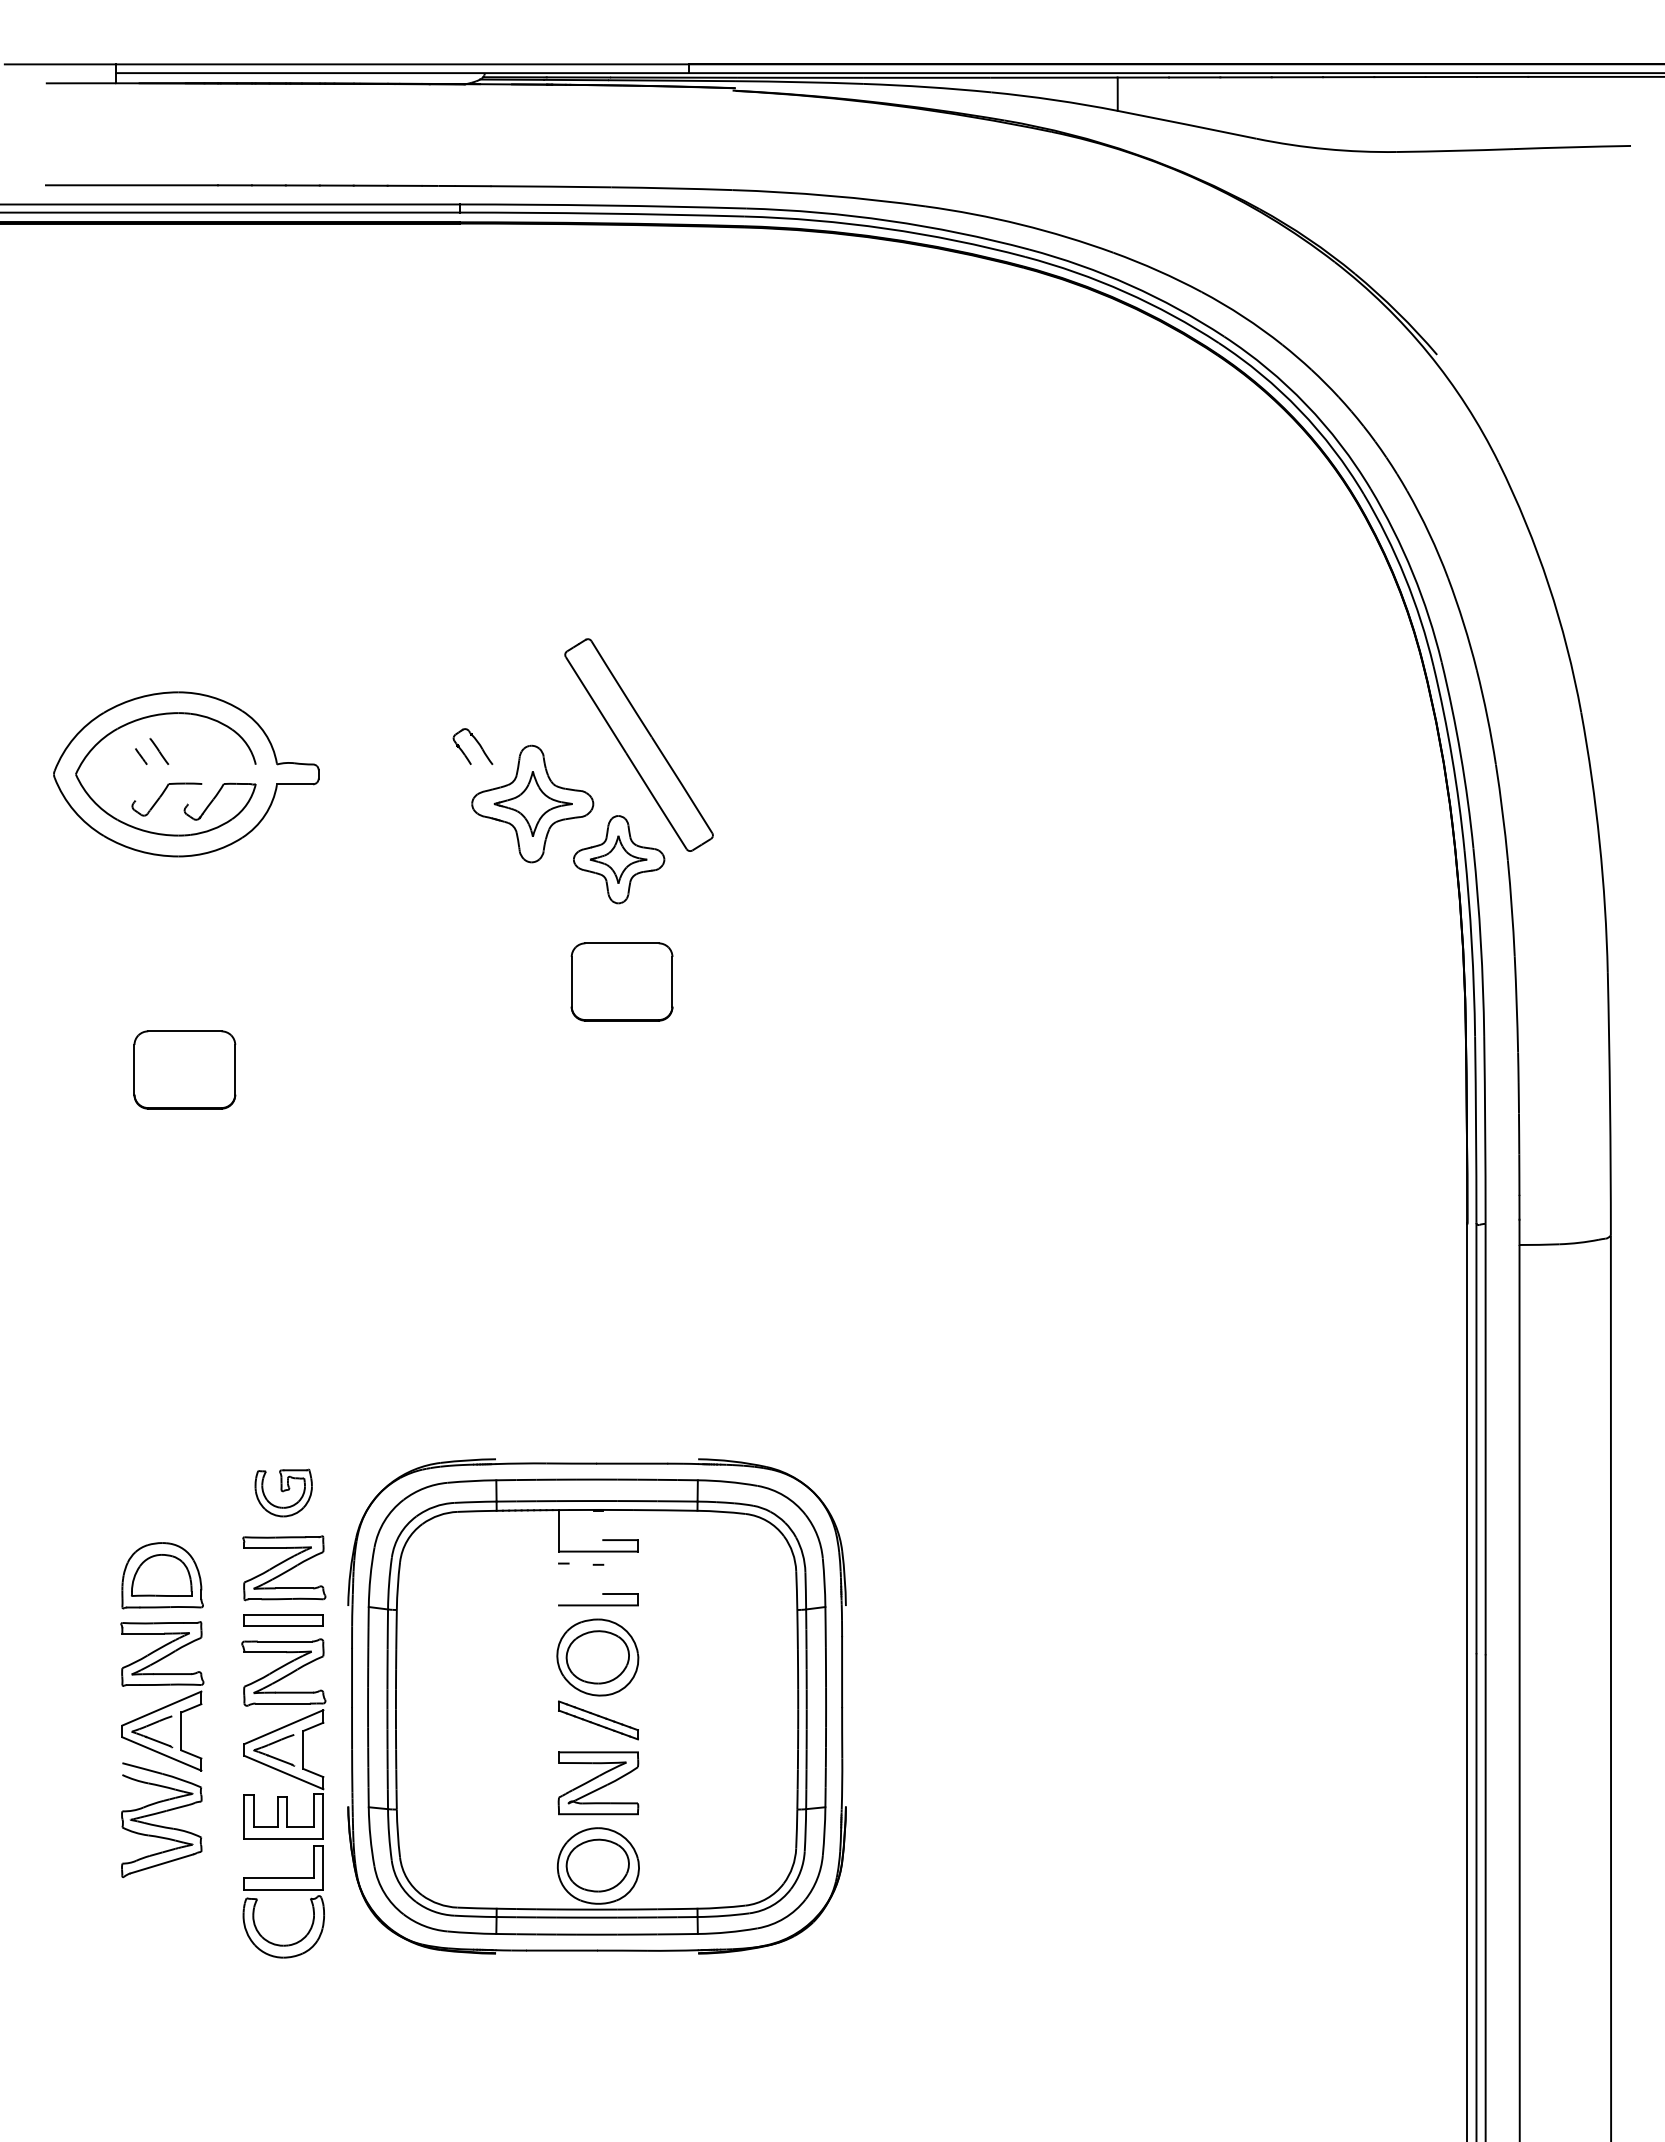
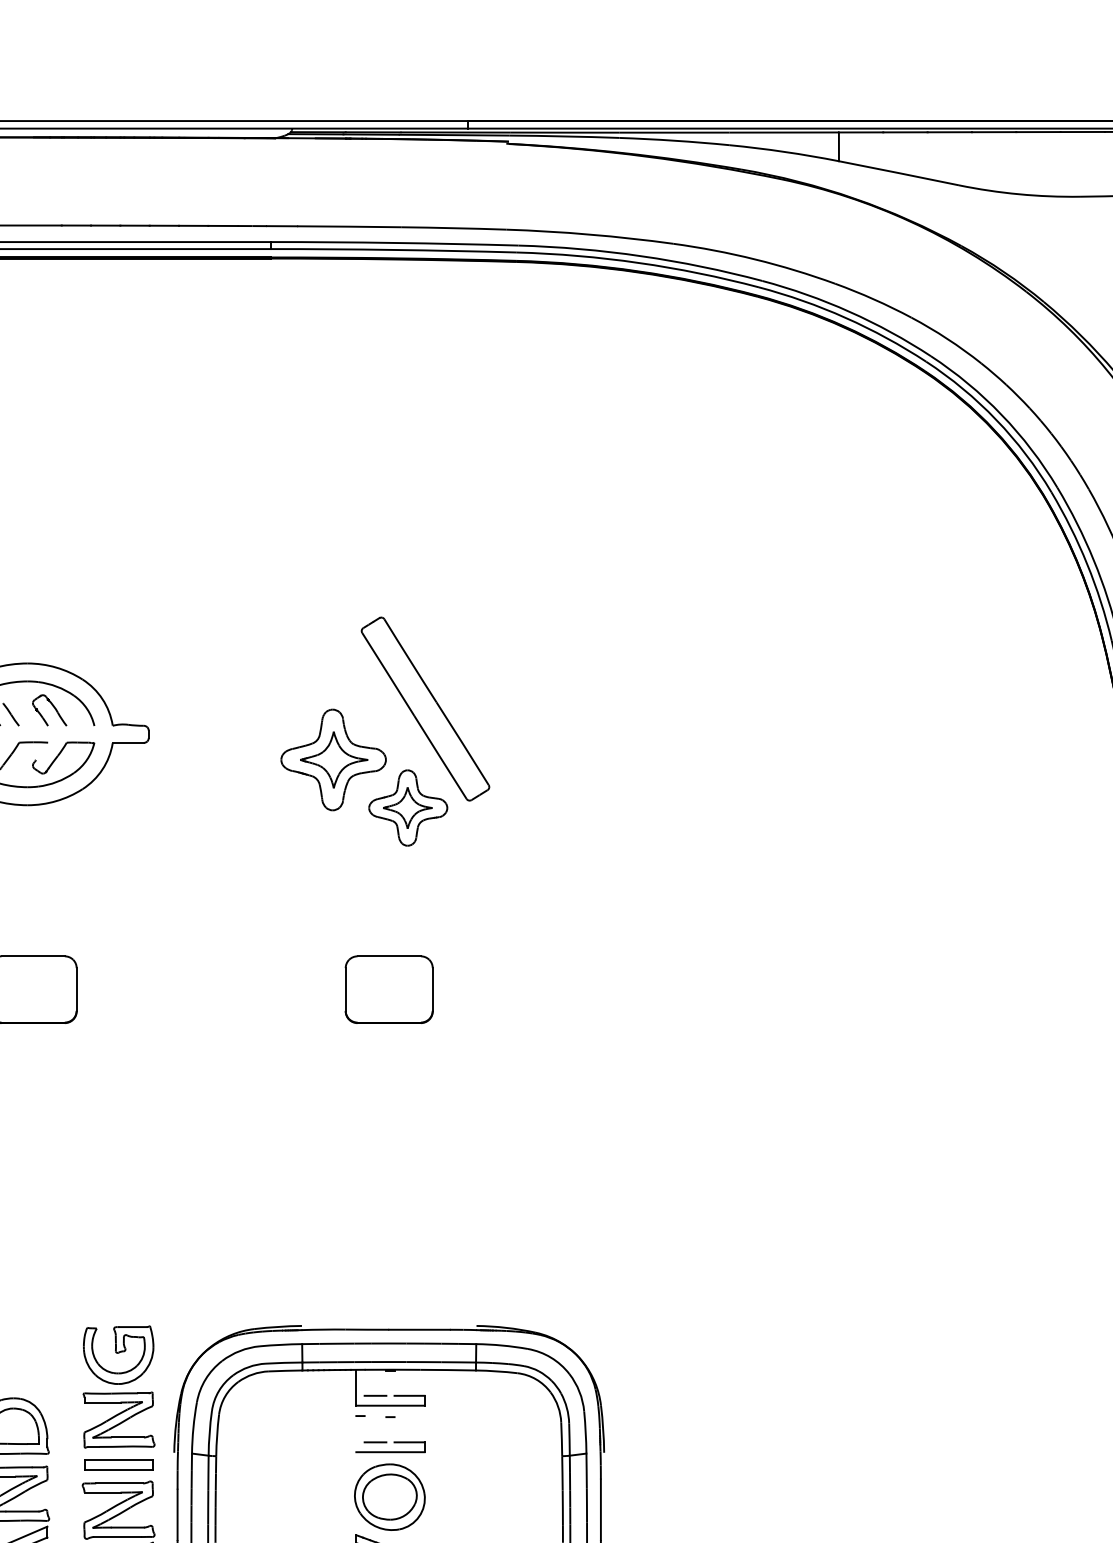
part: (472, 746) -> (49, 710), moved
part: (621, 981) -> (388, 989), moved
part: (283, 1492) -> (118, 1354), size x1.43
line: (580, 1540) -> (374, 1396), added
line: (580, 1594) -> (374, 1442), added

